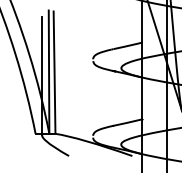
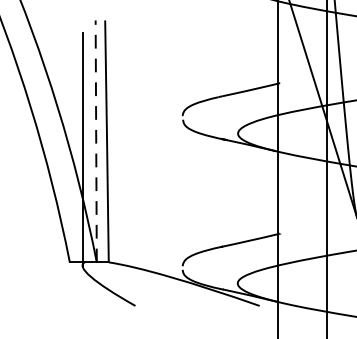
line: (49, 72) -> (97, 142), solid -> dashed

